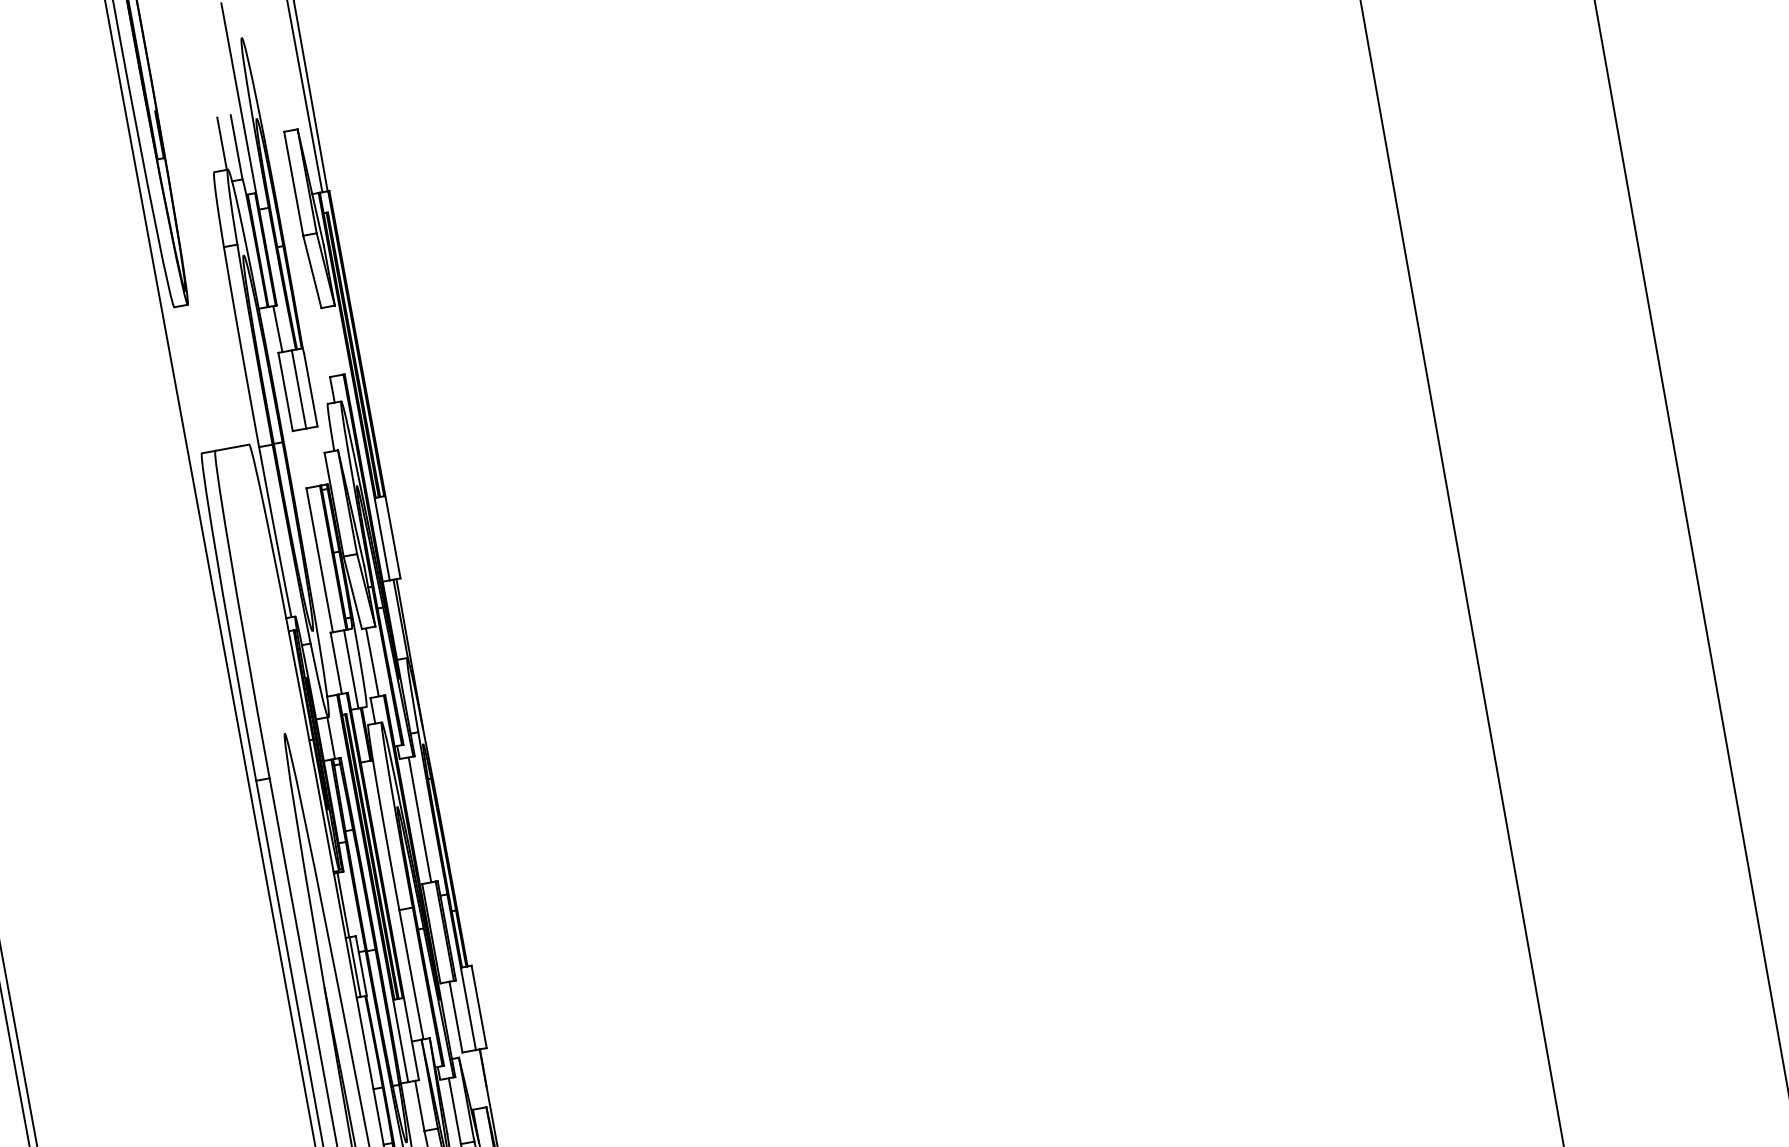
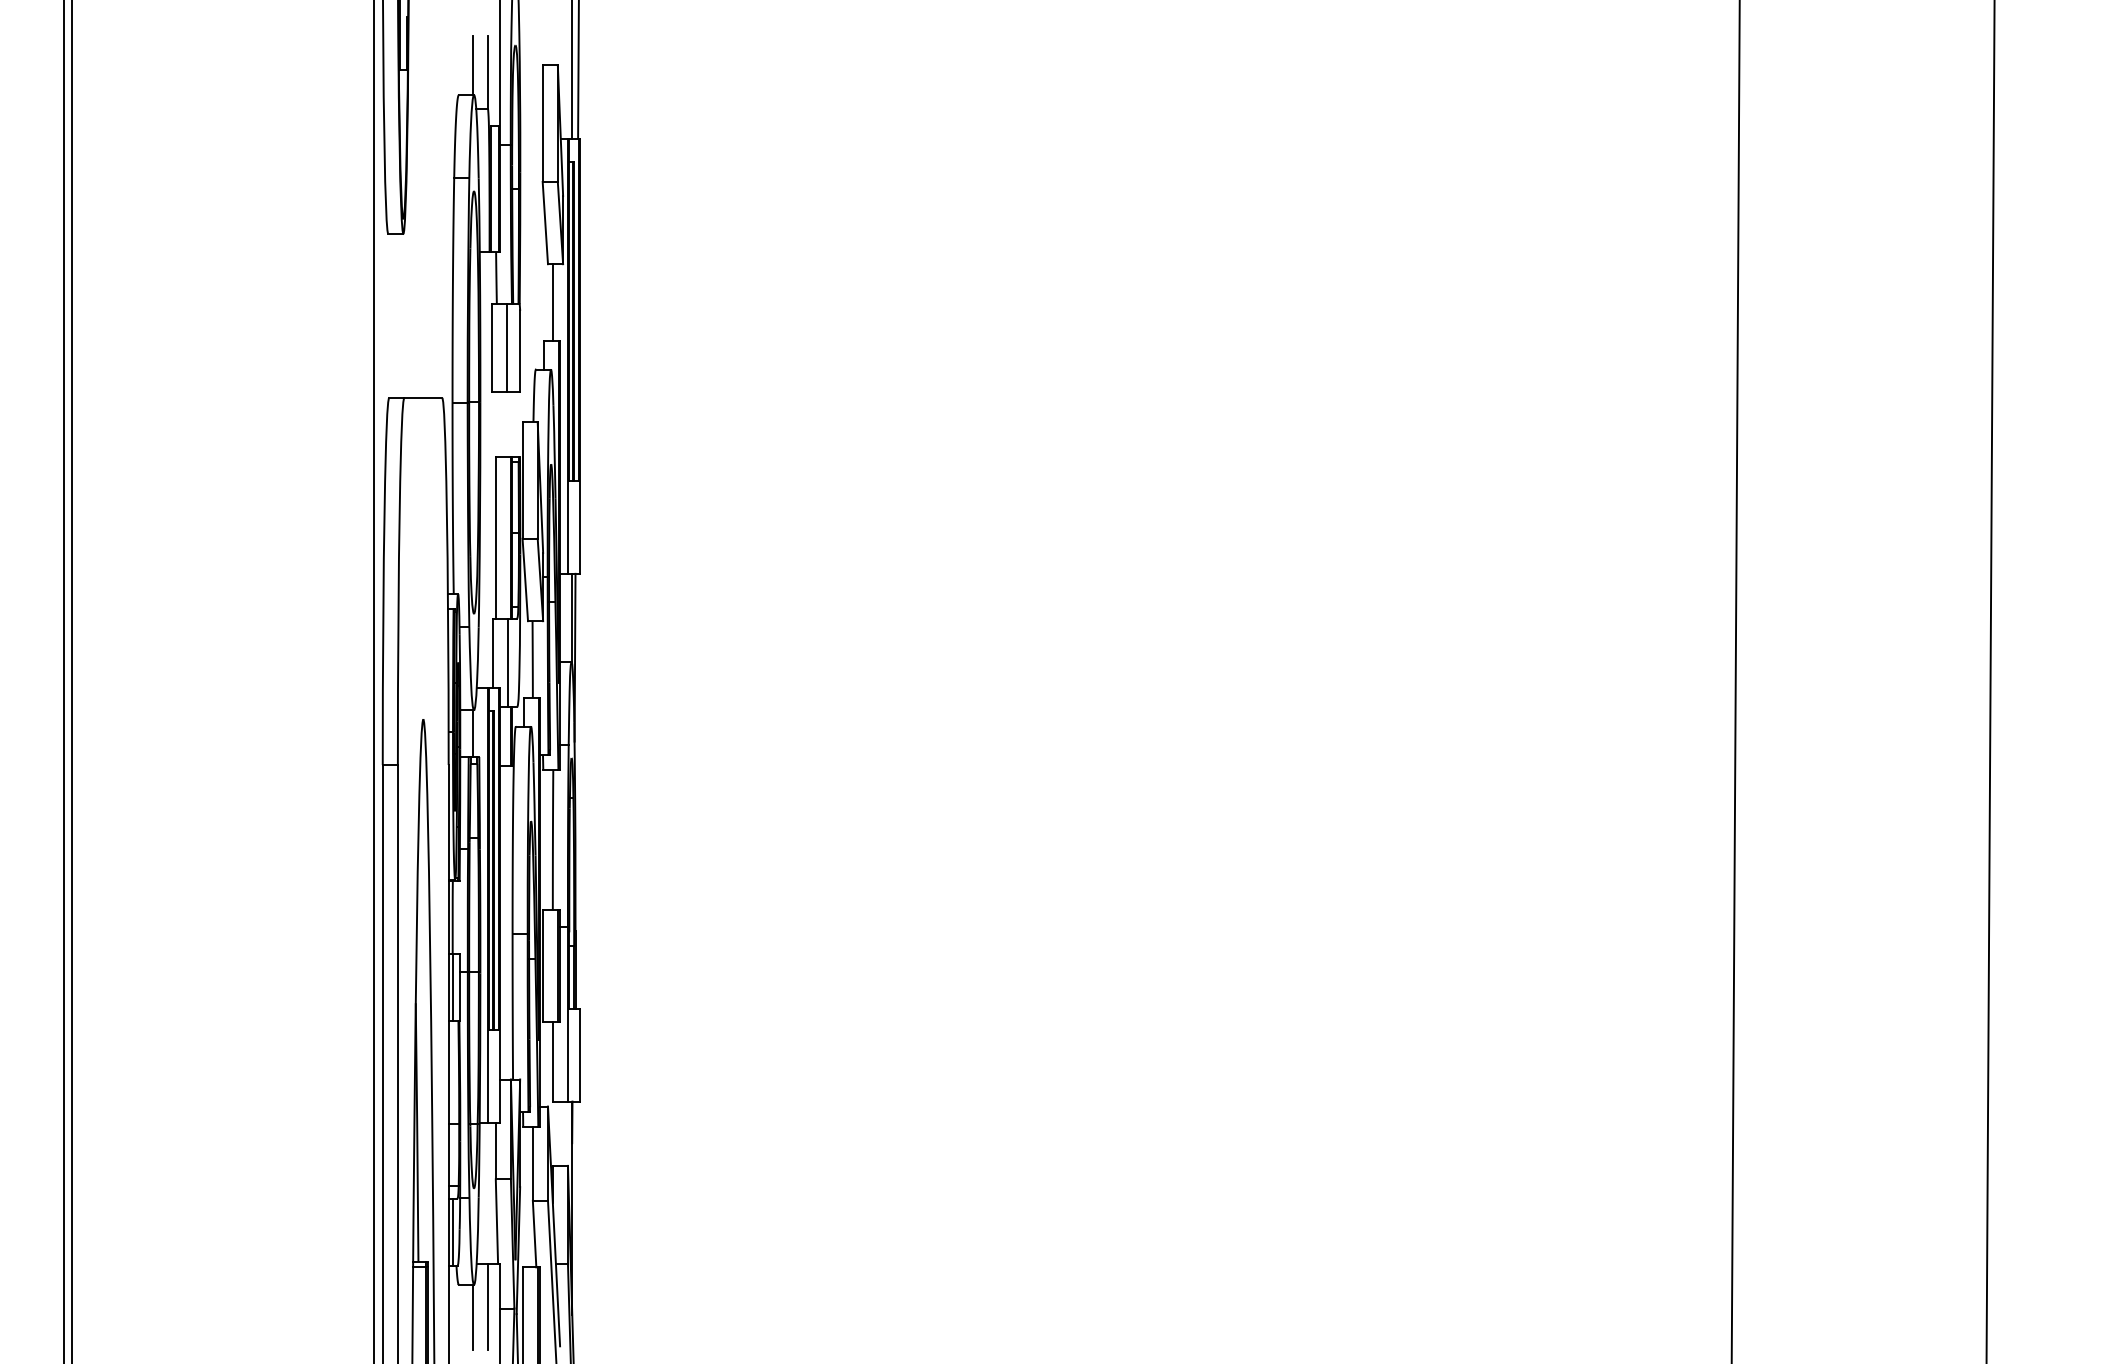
line: (331, 341) -> (552, 302), added

